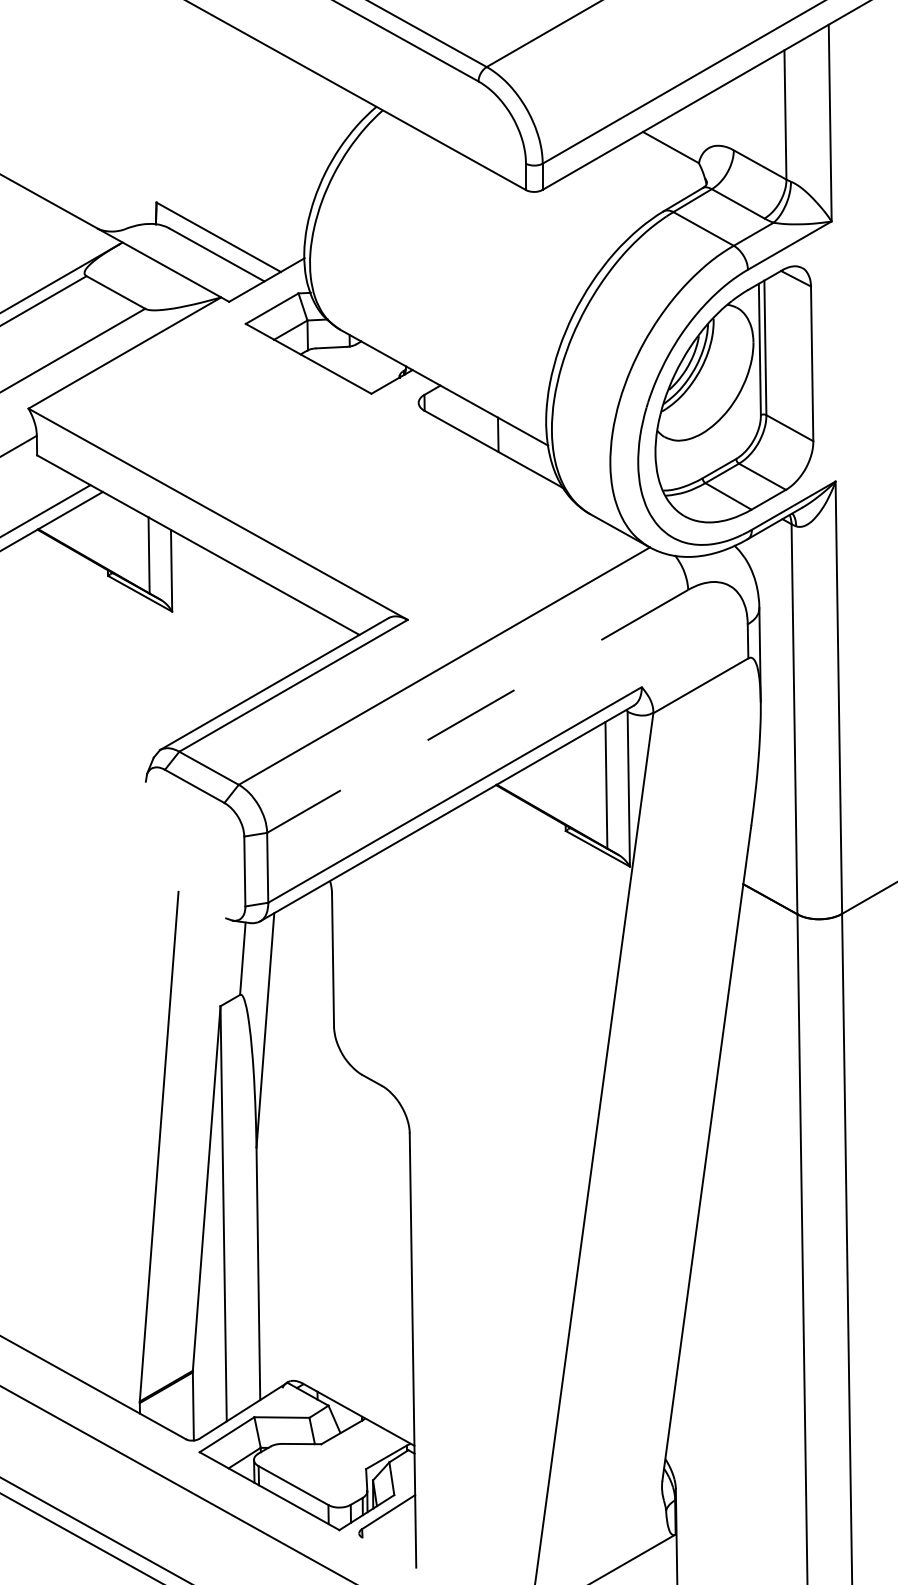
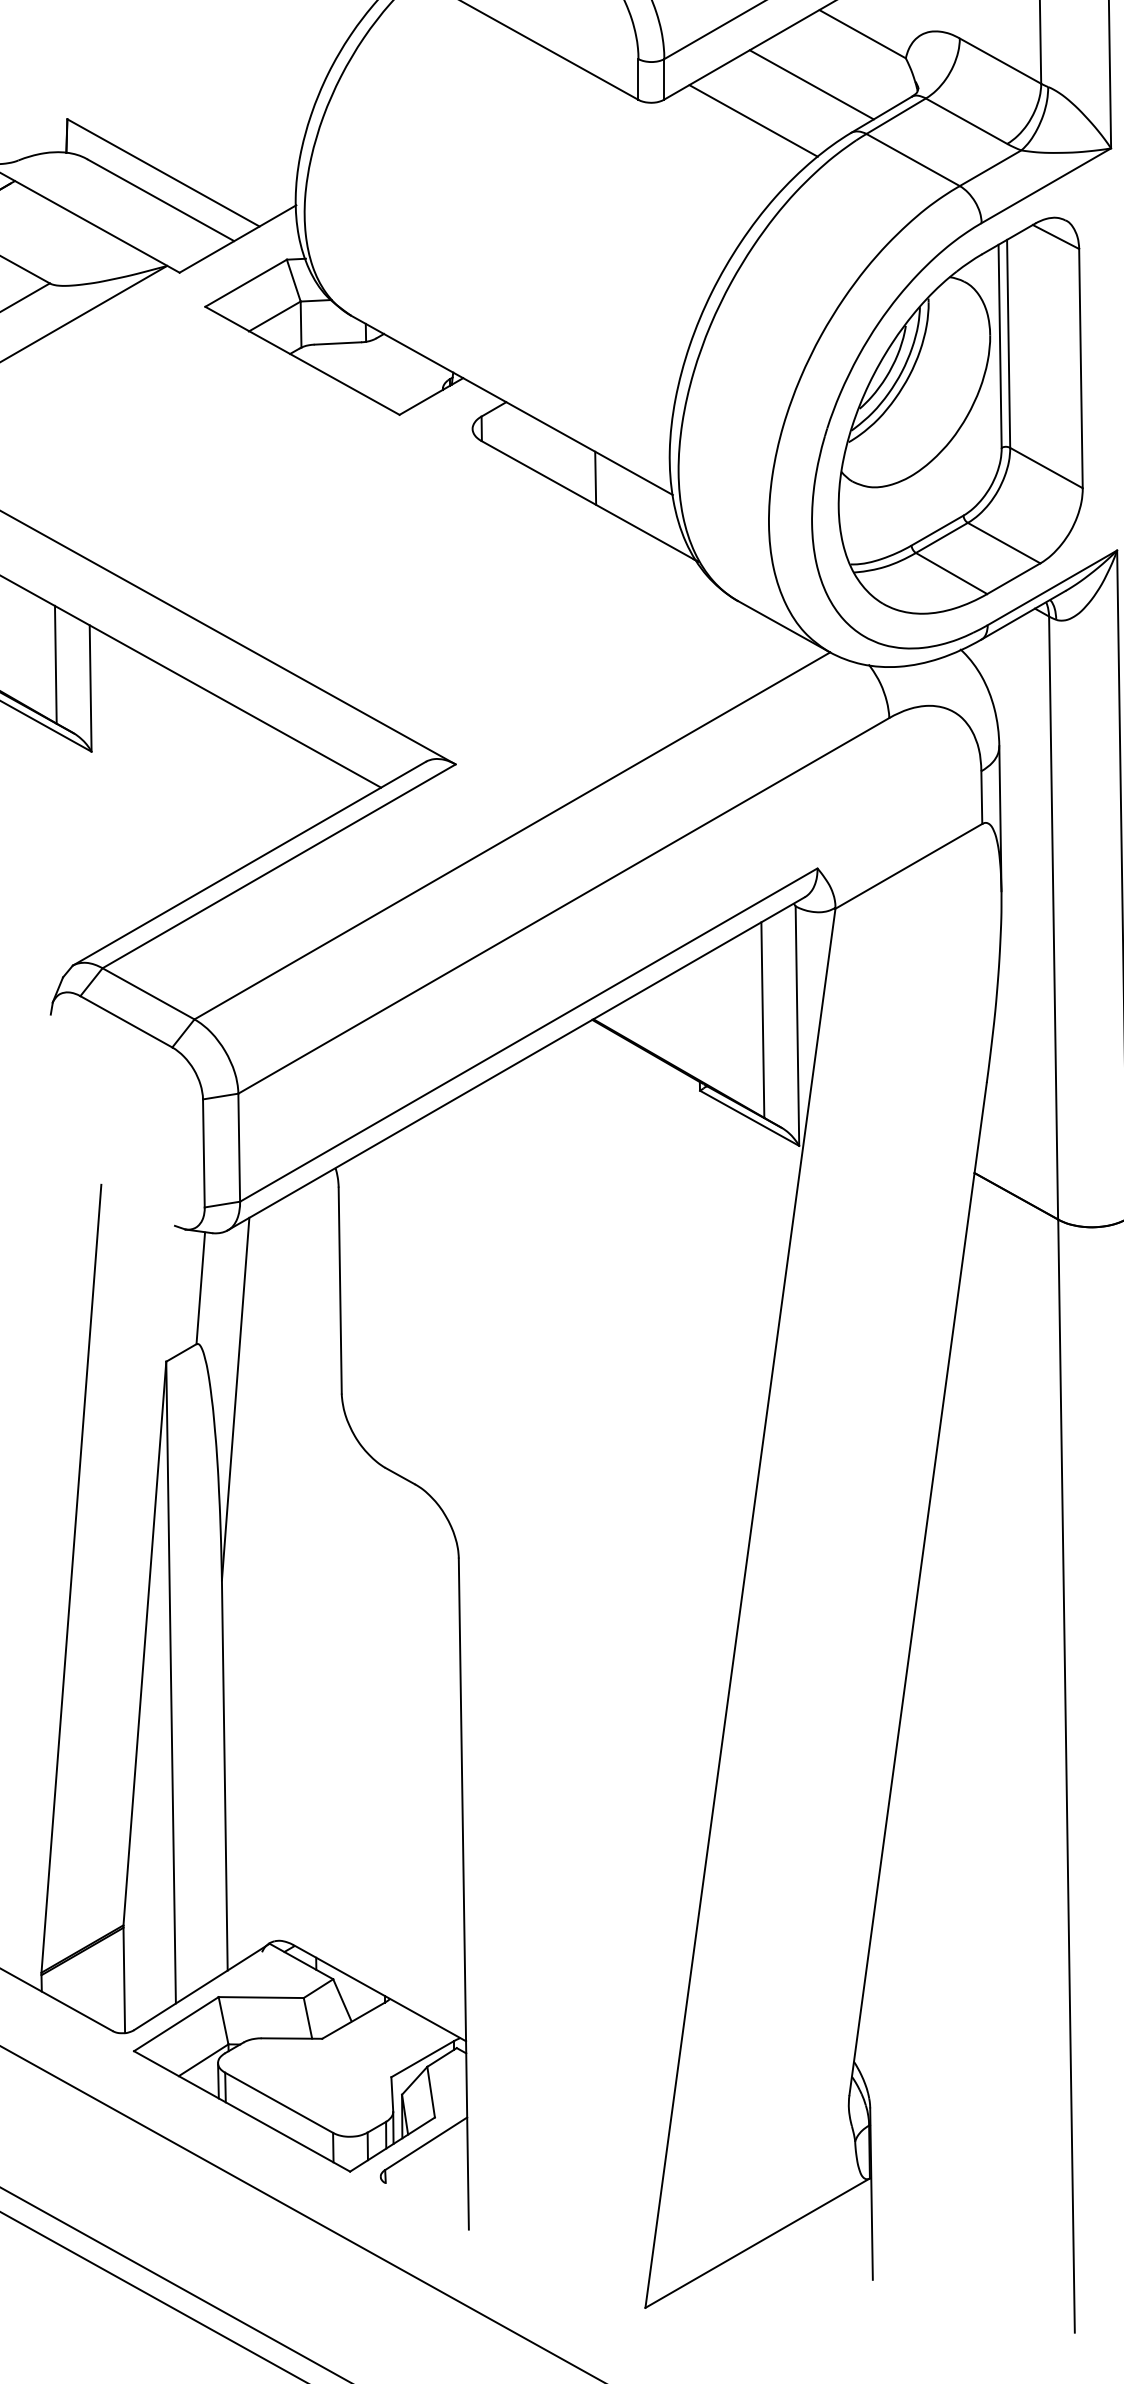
line: (637, 179) -> (810, 83), added
line: (599, 203) -> (752, 120), added
line: (477, 711) -> (563, 906), dashed -> solid

